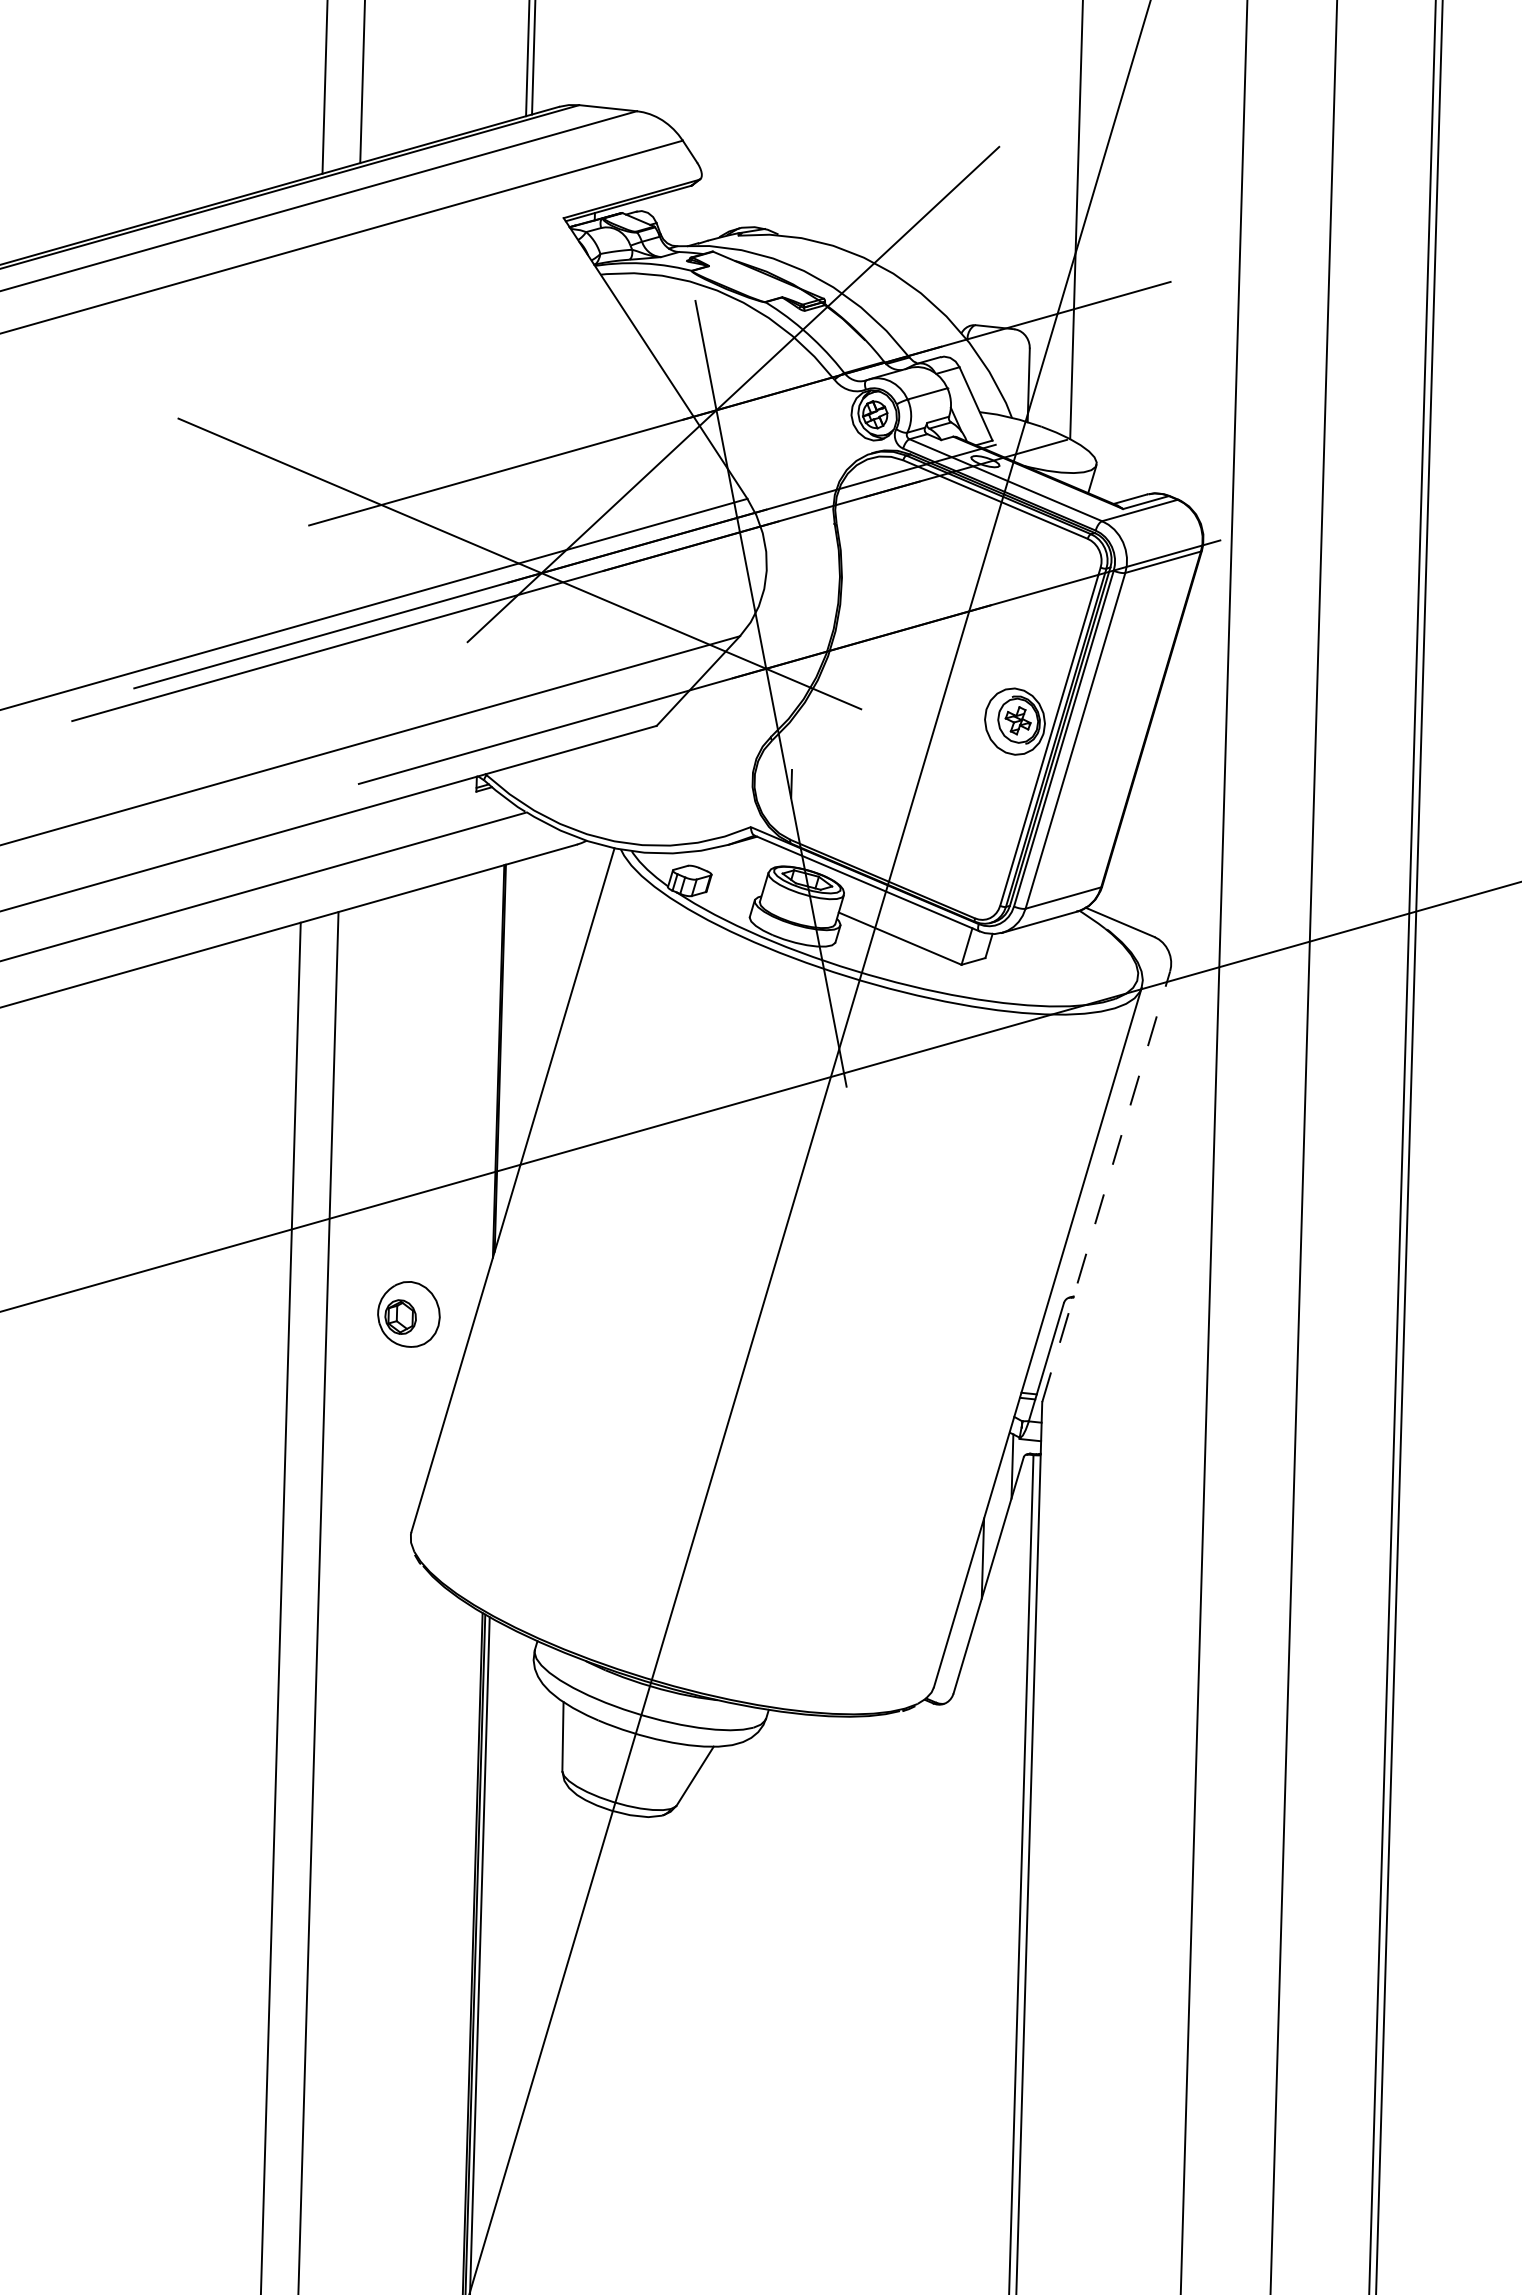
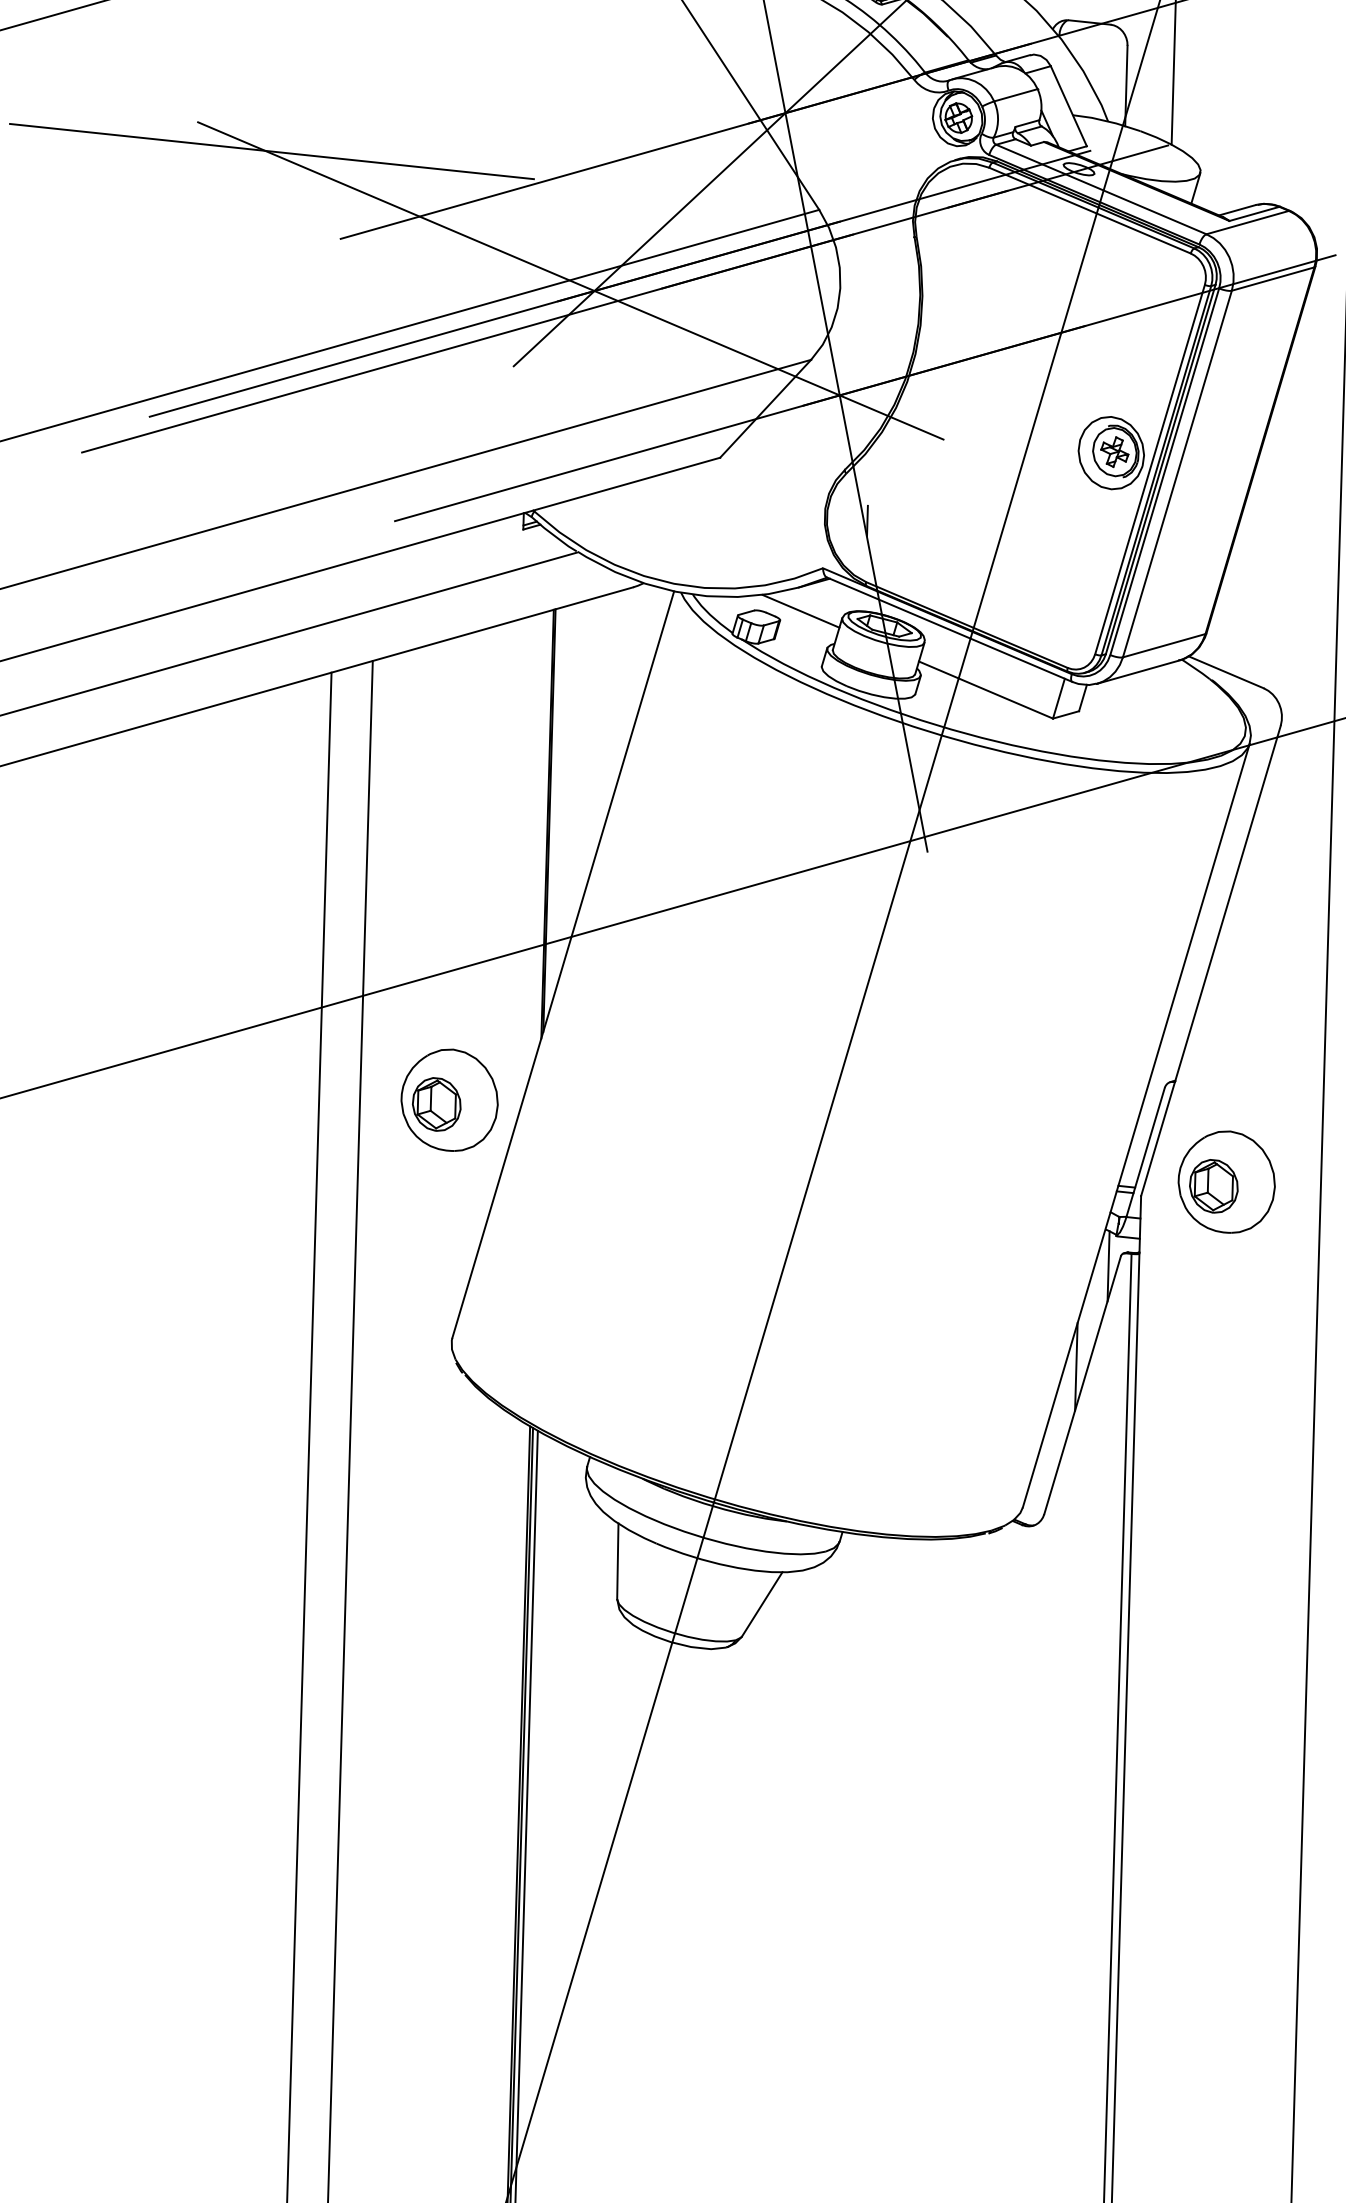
line: (246, 445) -> (272, 151), added
line: (730, 866) -> (800, 611), added
line: (1106, 1186) -> (1211, 960), dashed -> solid
part: (408, 1314) -> (449, 1100), size x1.43
part: (1120, 1389) -> (1226, 1182), added

